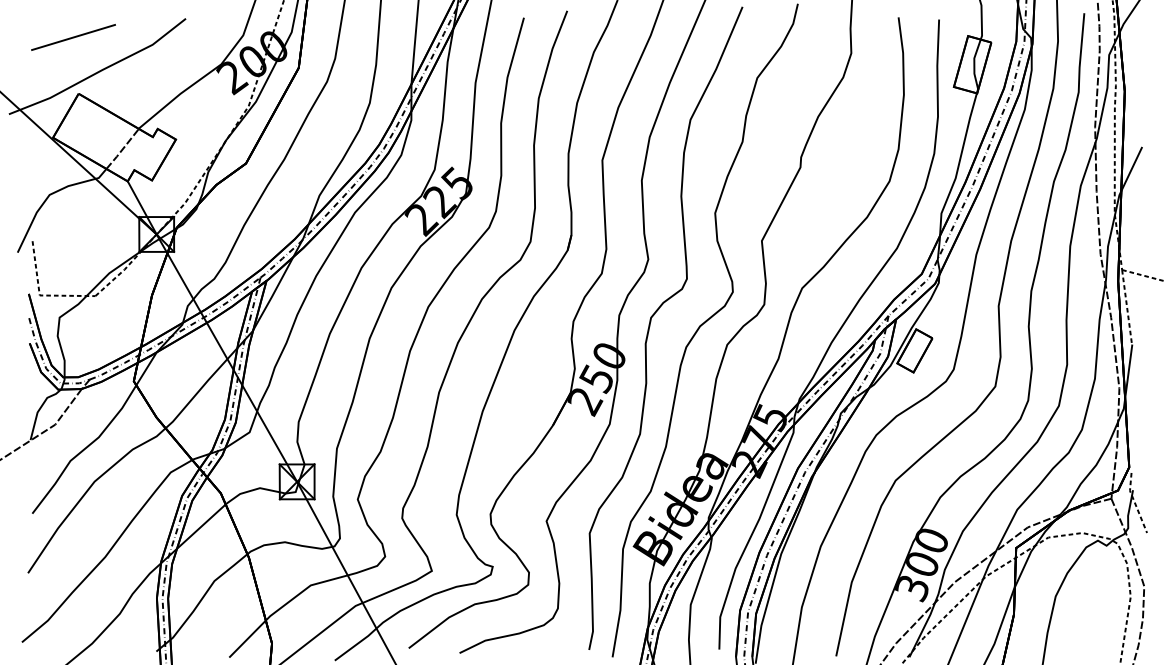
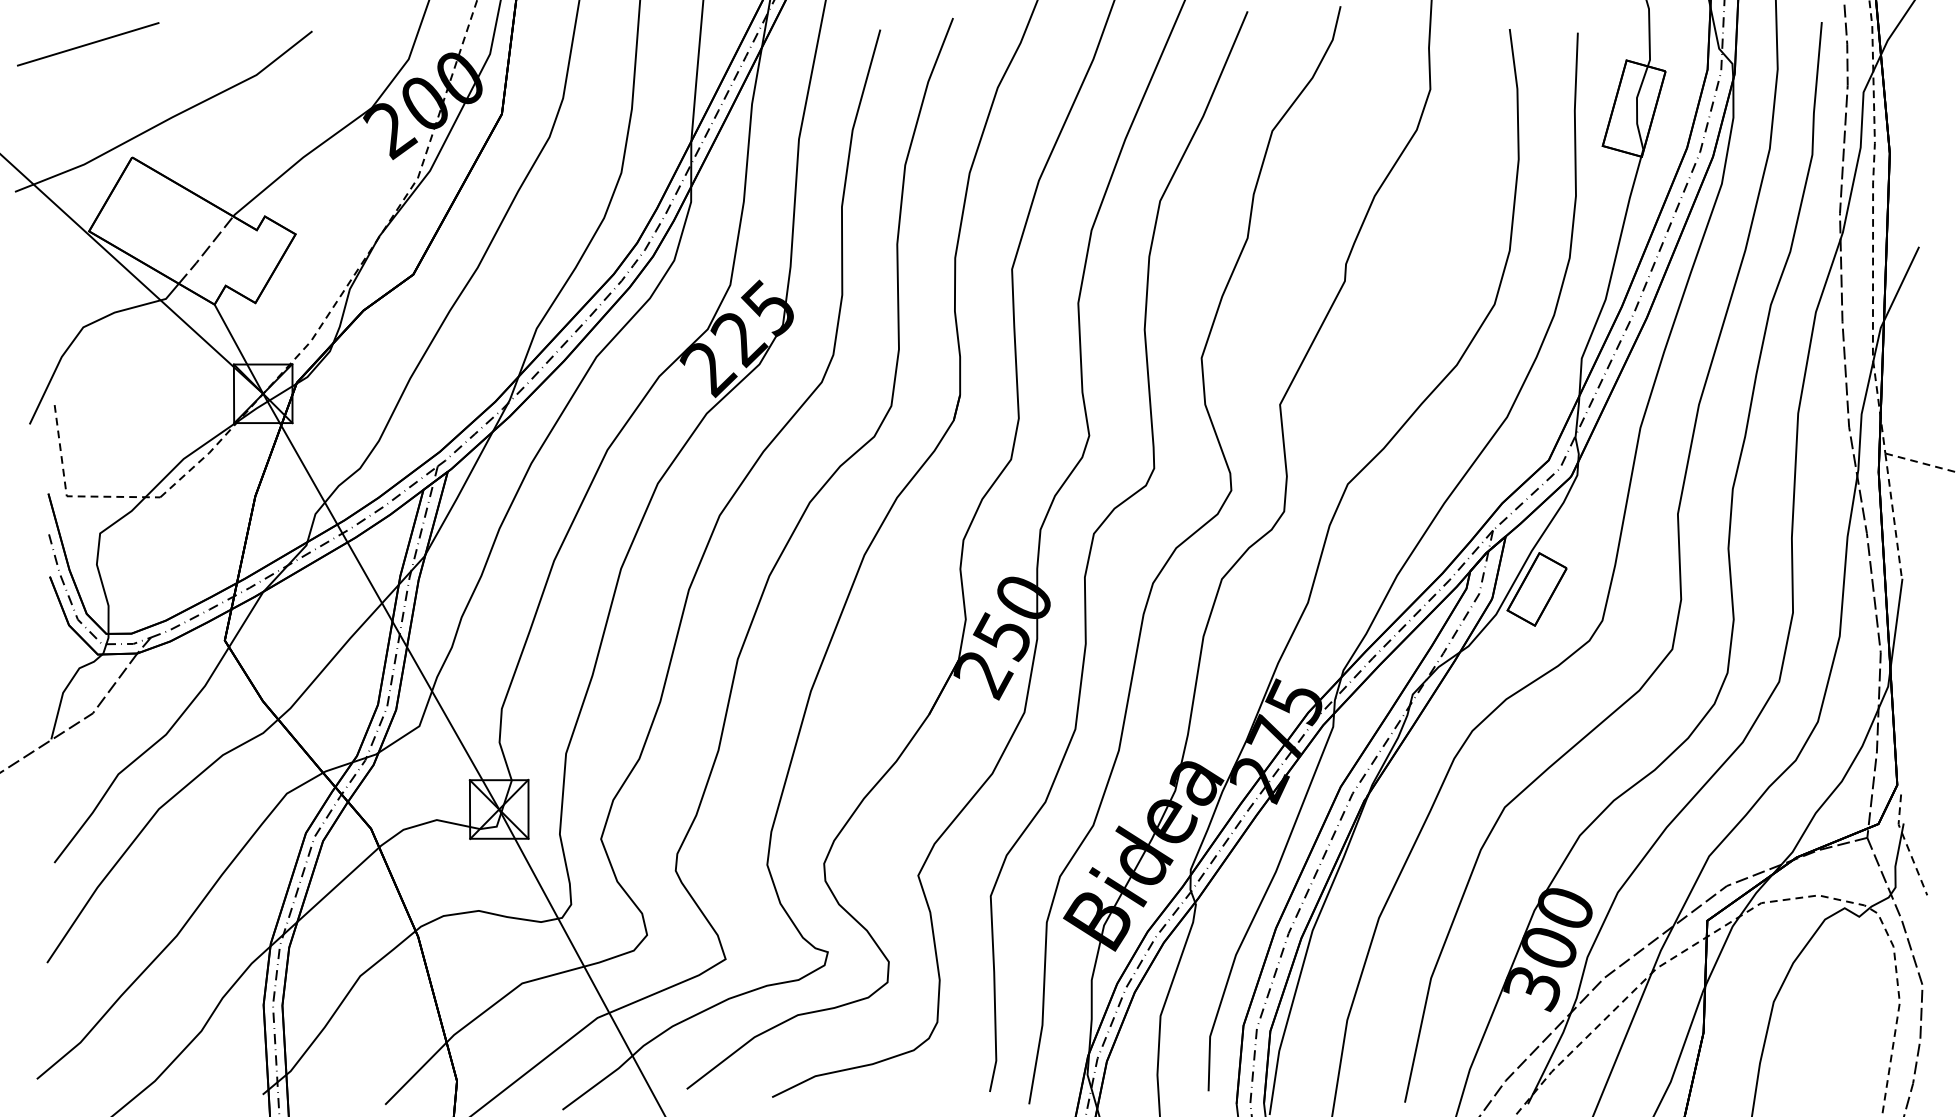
line: (73, 37) -> (88, 44), moved

